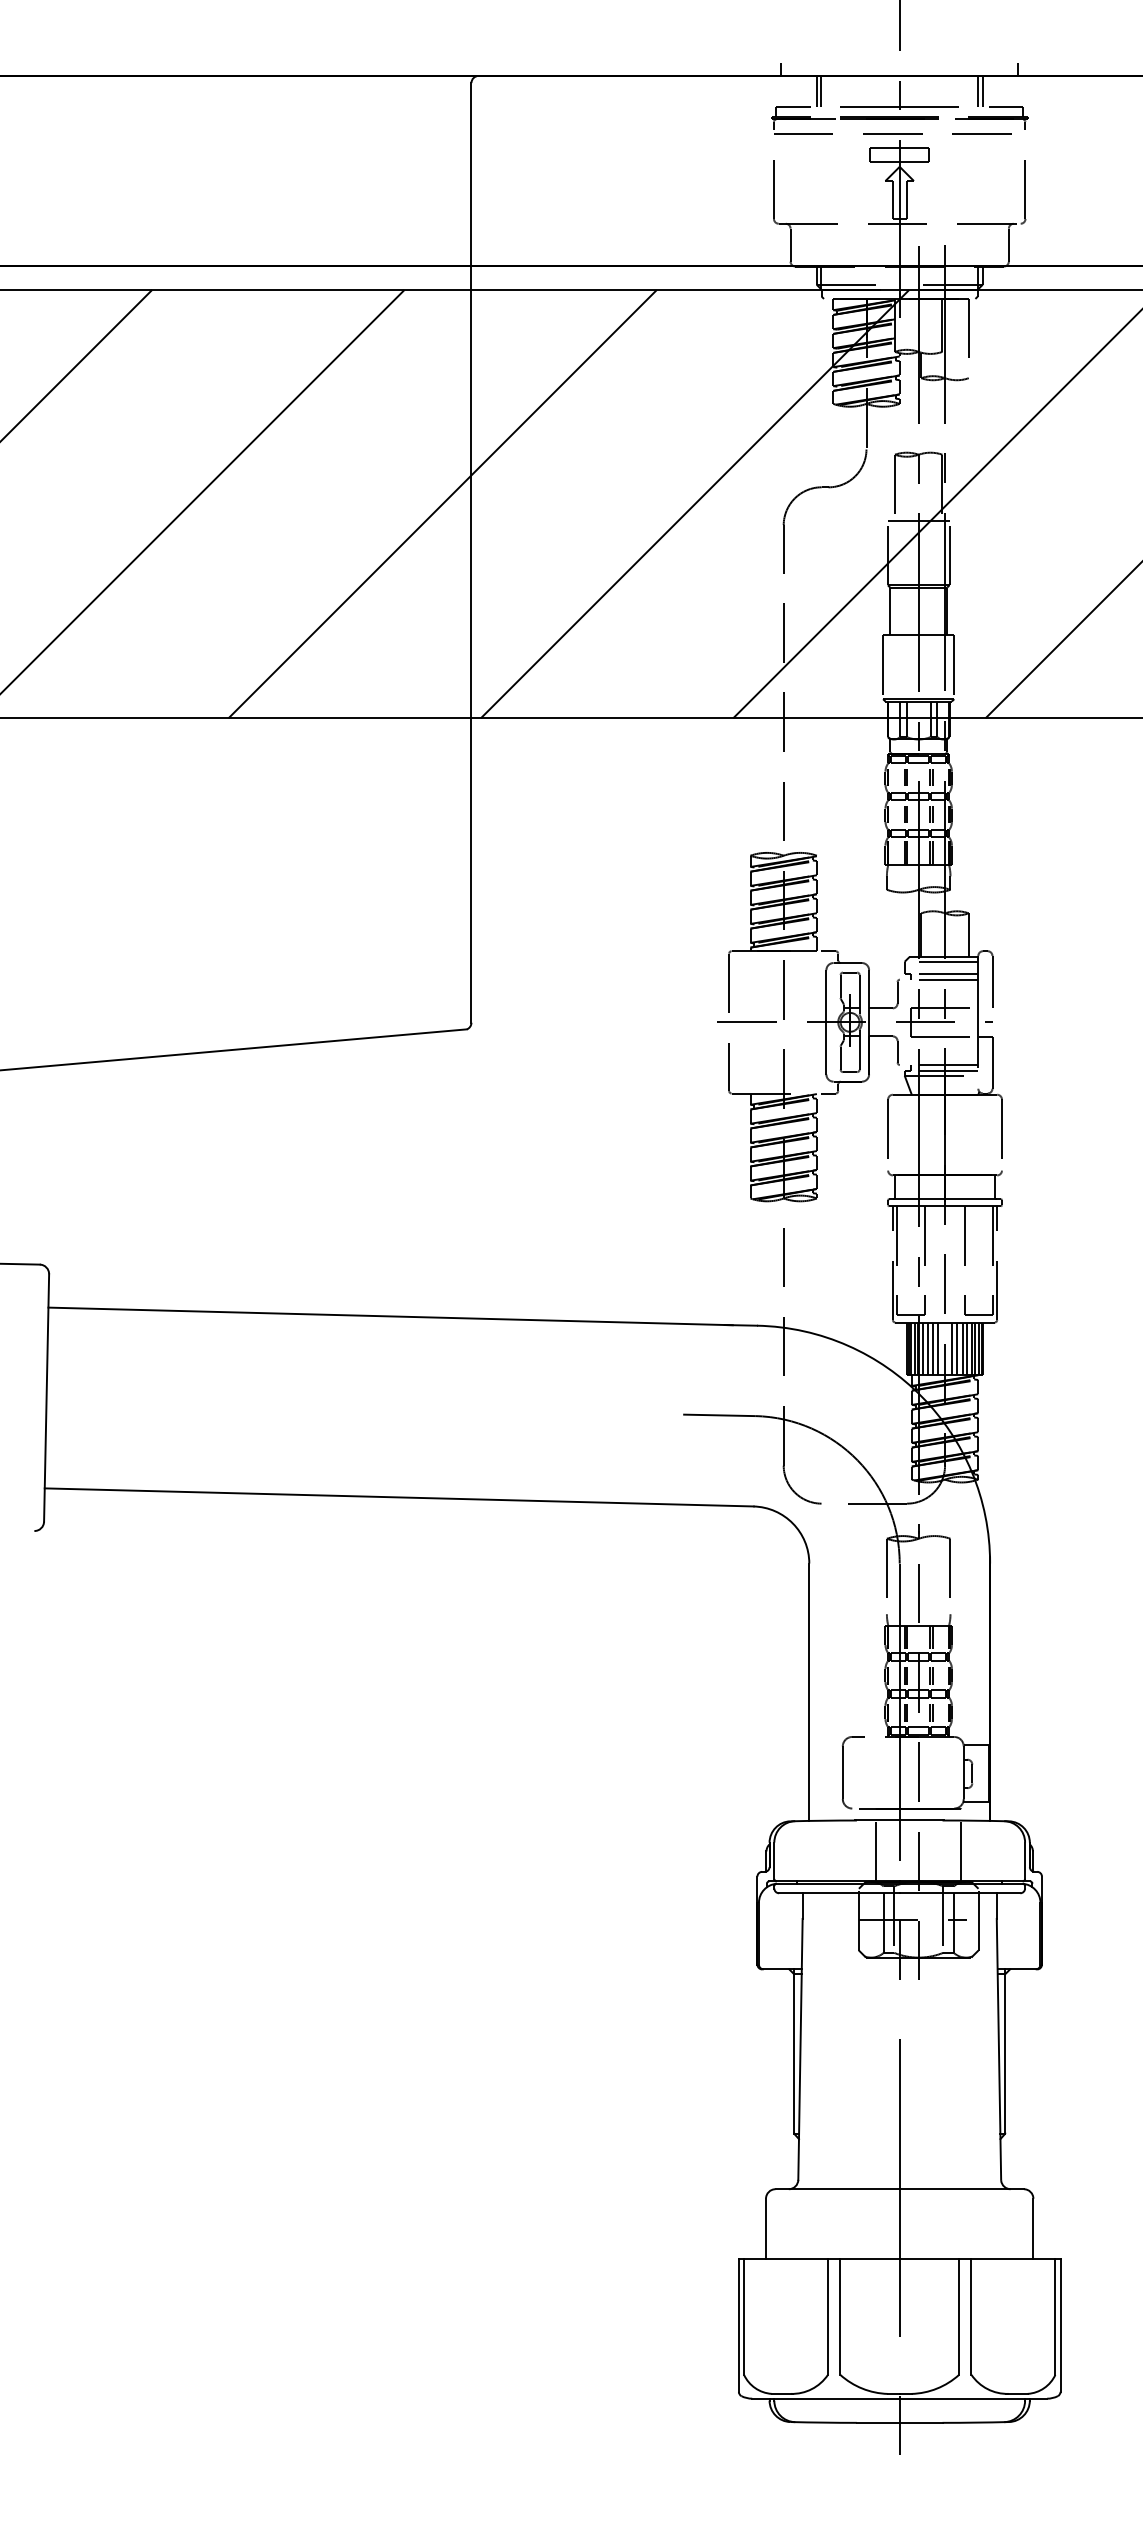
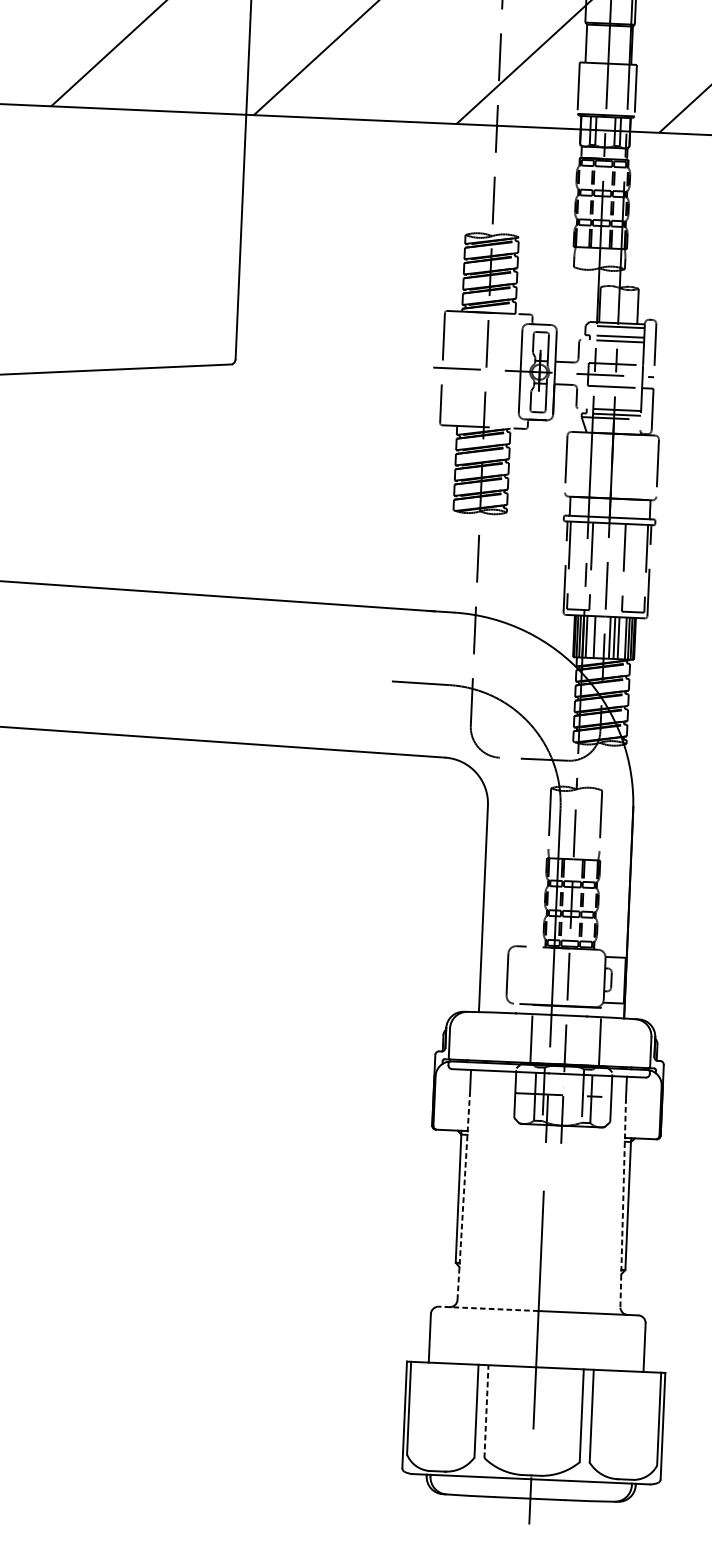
line: (927, 1348) -> (590, 636), removed
line: (938, 1348) -> (599, 637), removed
line: (967, 1348) -> (622, 638), removed
line: (800, 2048) -> (463, 1194), solid -> dashed
line: (998, 2048) -> (622, 1201), solid -> dashed
line: (837, 2189) -> (488, 1309), solid -> dashed
line: (840, 2317) -> (486, 1411), solid -> dashed

